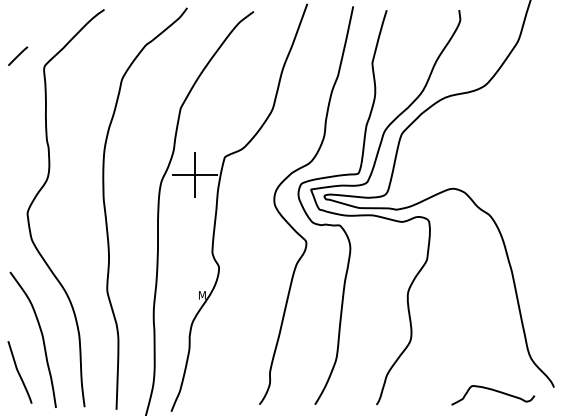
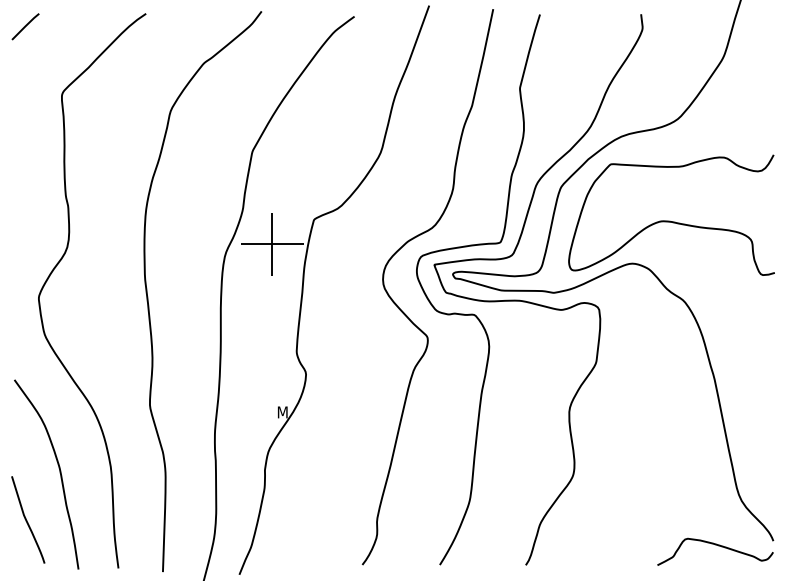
line: (18, 56) -> (25, 26), moved
curve: (480, 157) -> (670, 220), added
curve: (495, 391) -> (718, 546), moved

